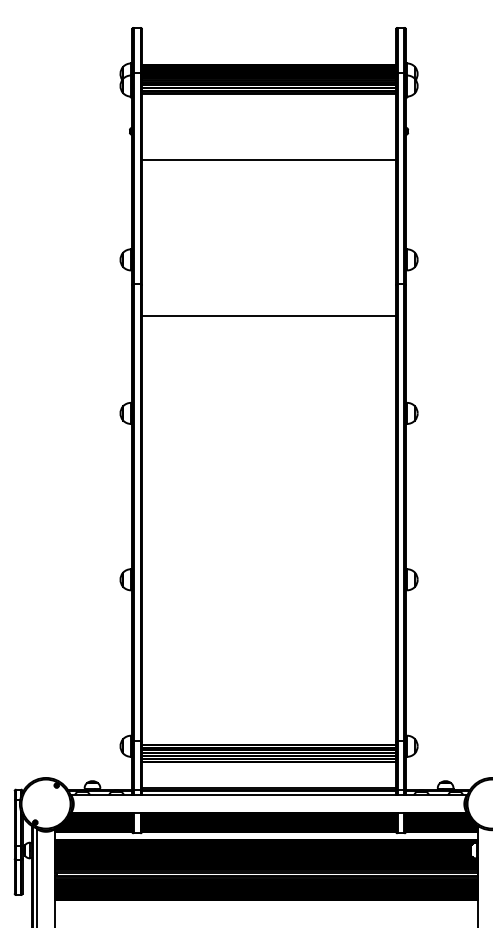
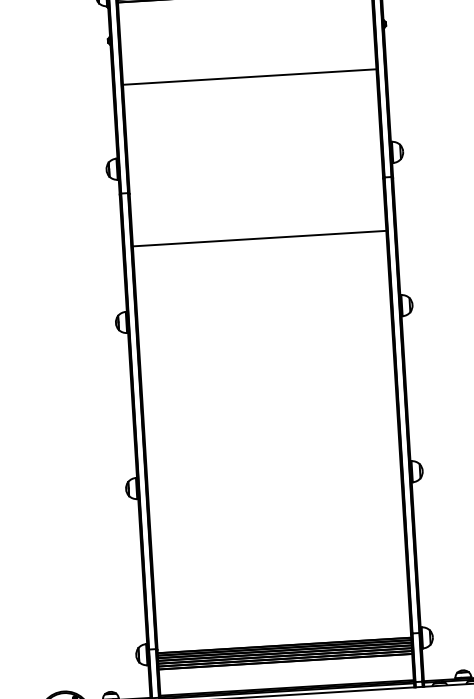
line: (269, 159) -> (250, 76), moved
line: (269, 315) -> (260, 238), moved

